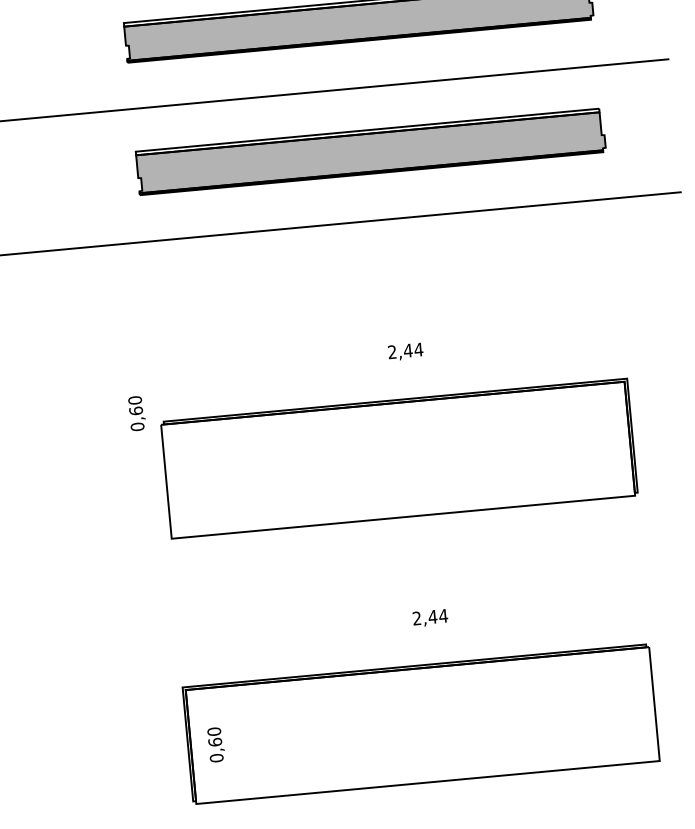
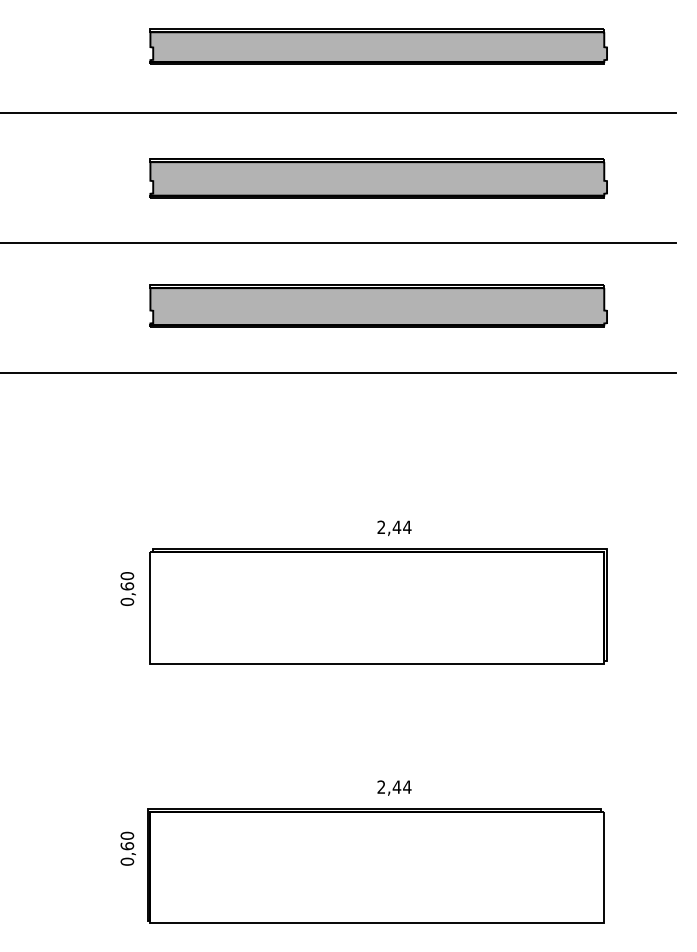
text: (405, 351) -> (394, 527), moved
text: (136, 413) -> (127, 588), moved
text: (430, 617) -> (394, 787), moved
text: (215, 744) -> (127, 848), moved

